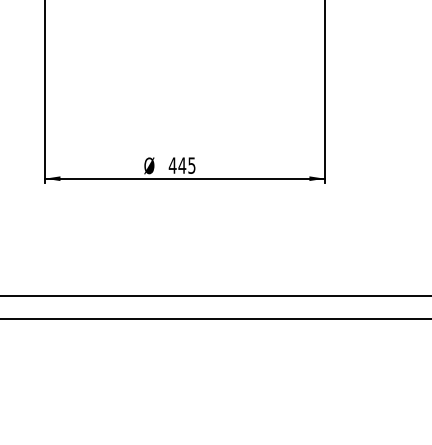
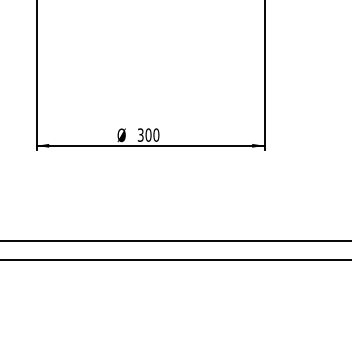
text: (182, 164) -> (148, 134), 445 -> 300

